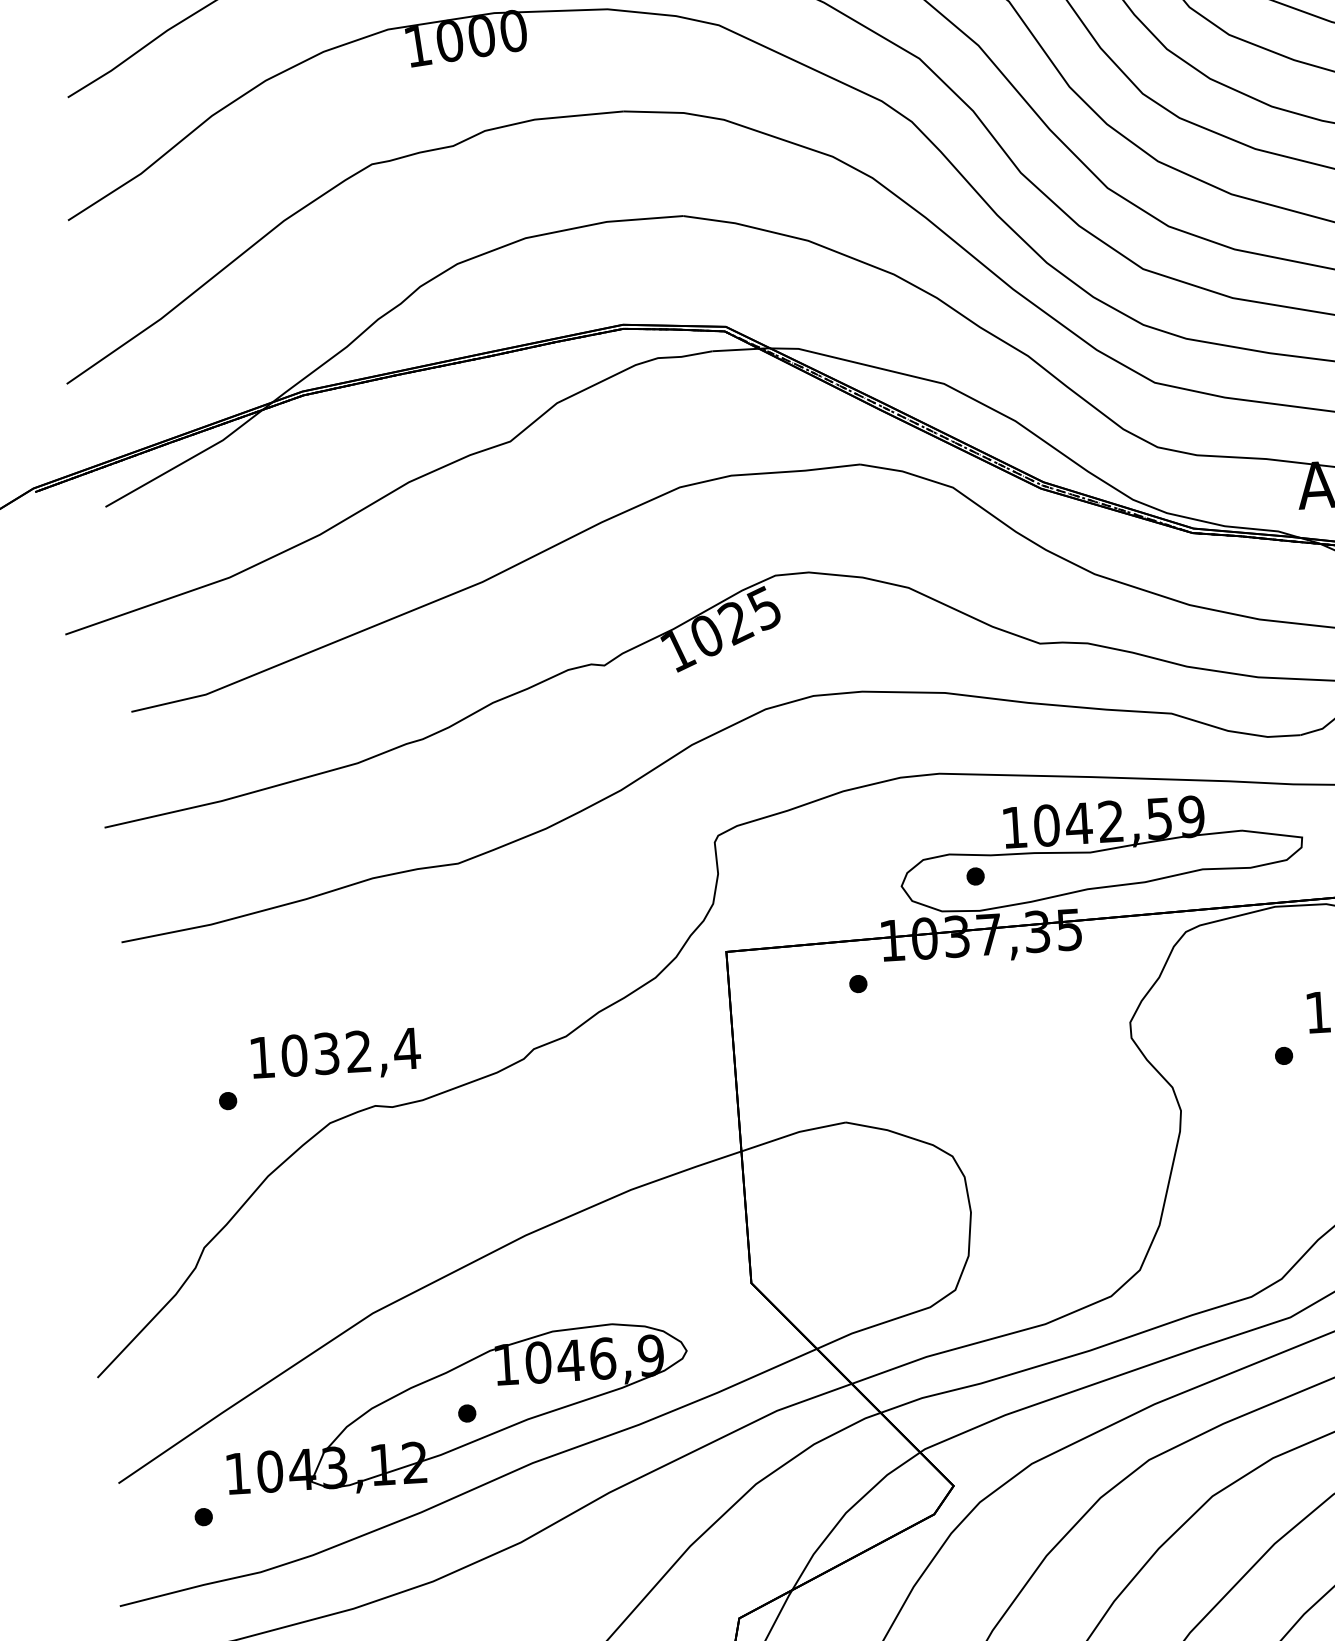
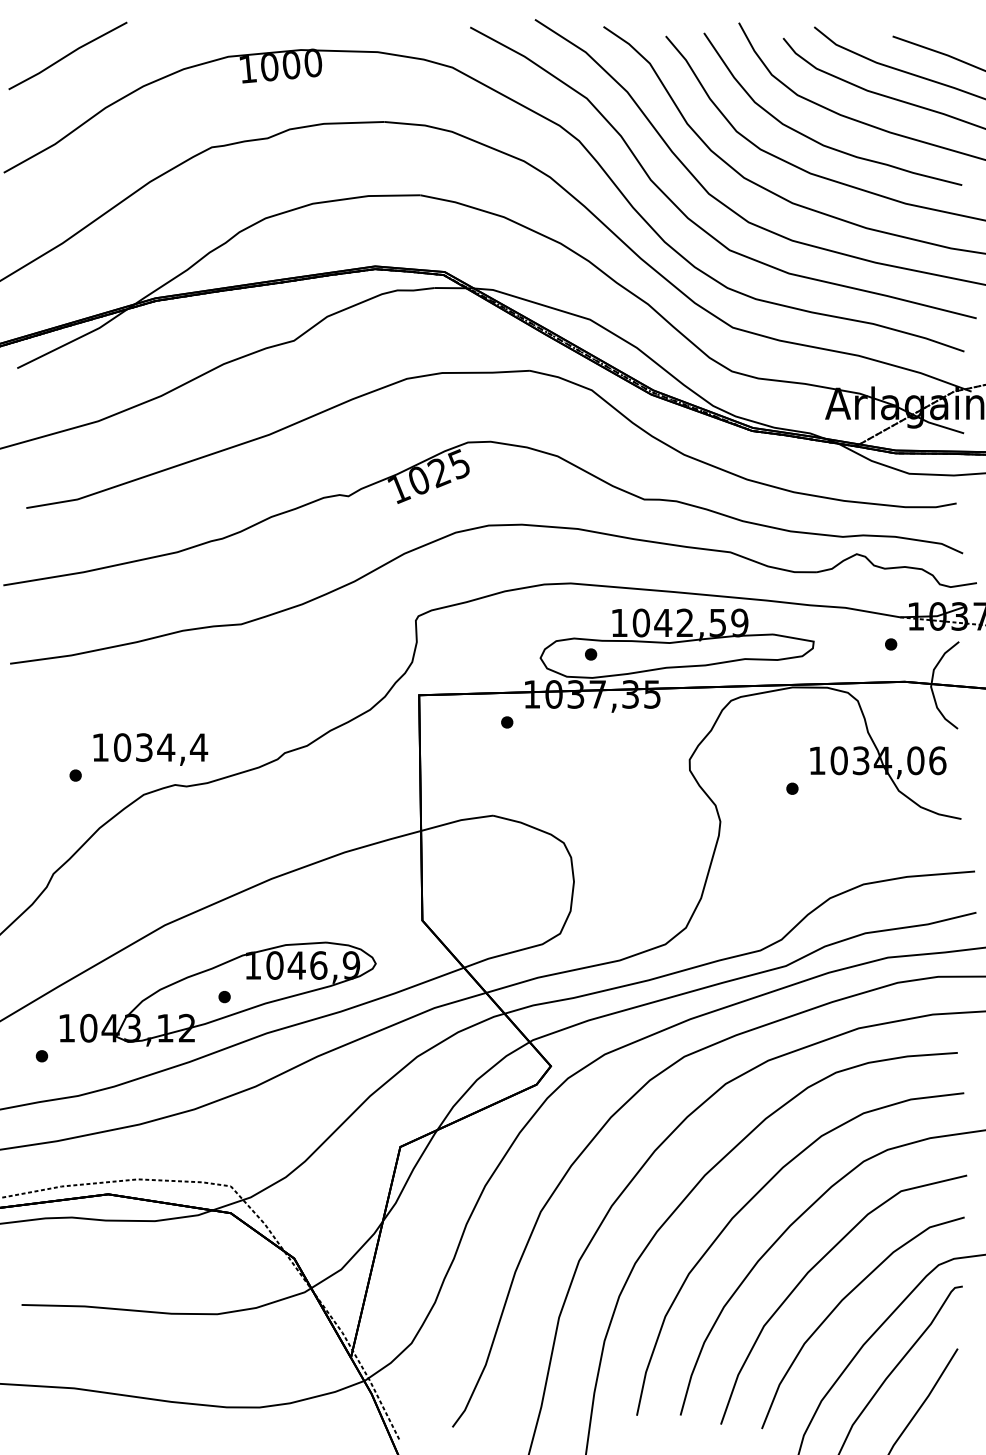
text: (359, 1051) -> (166, 747), 1032,4 -> 1034,4

